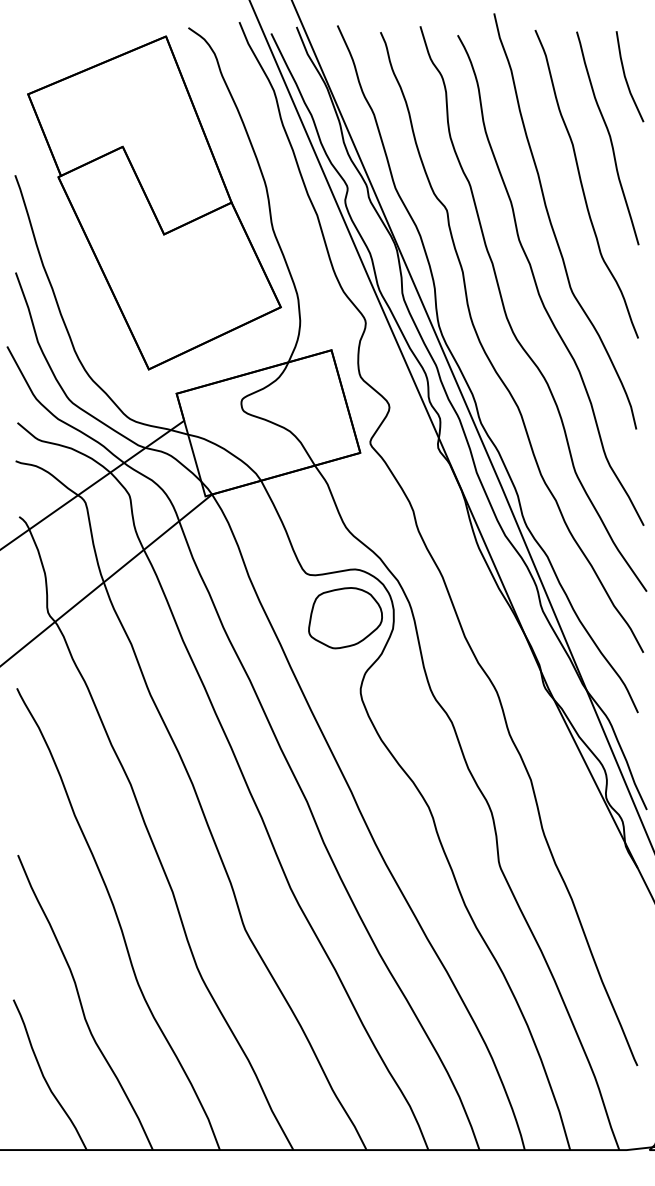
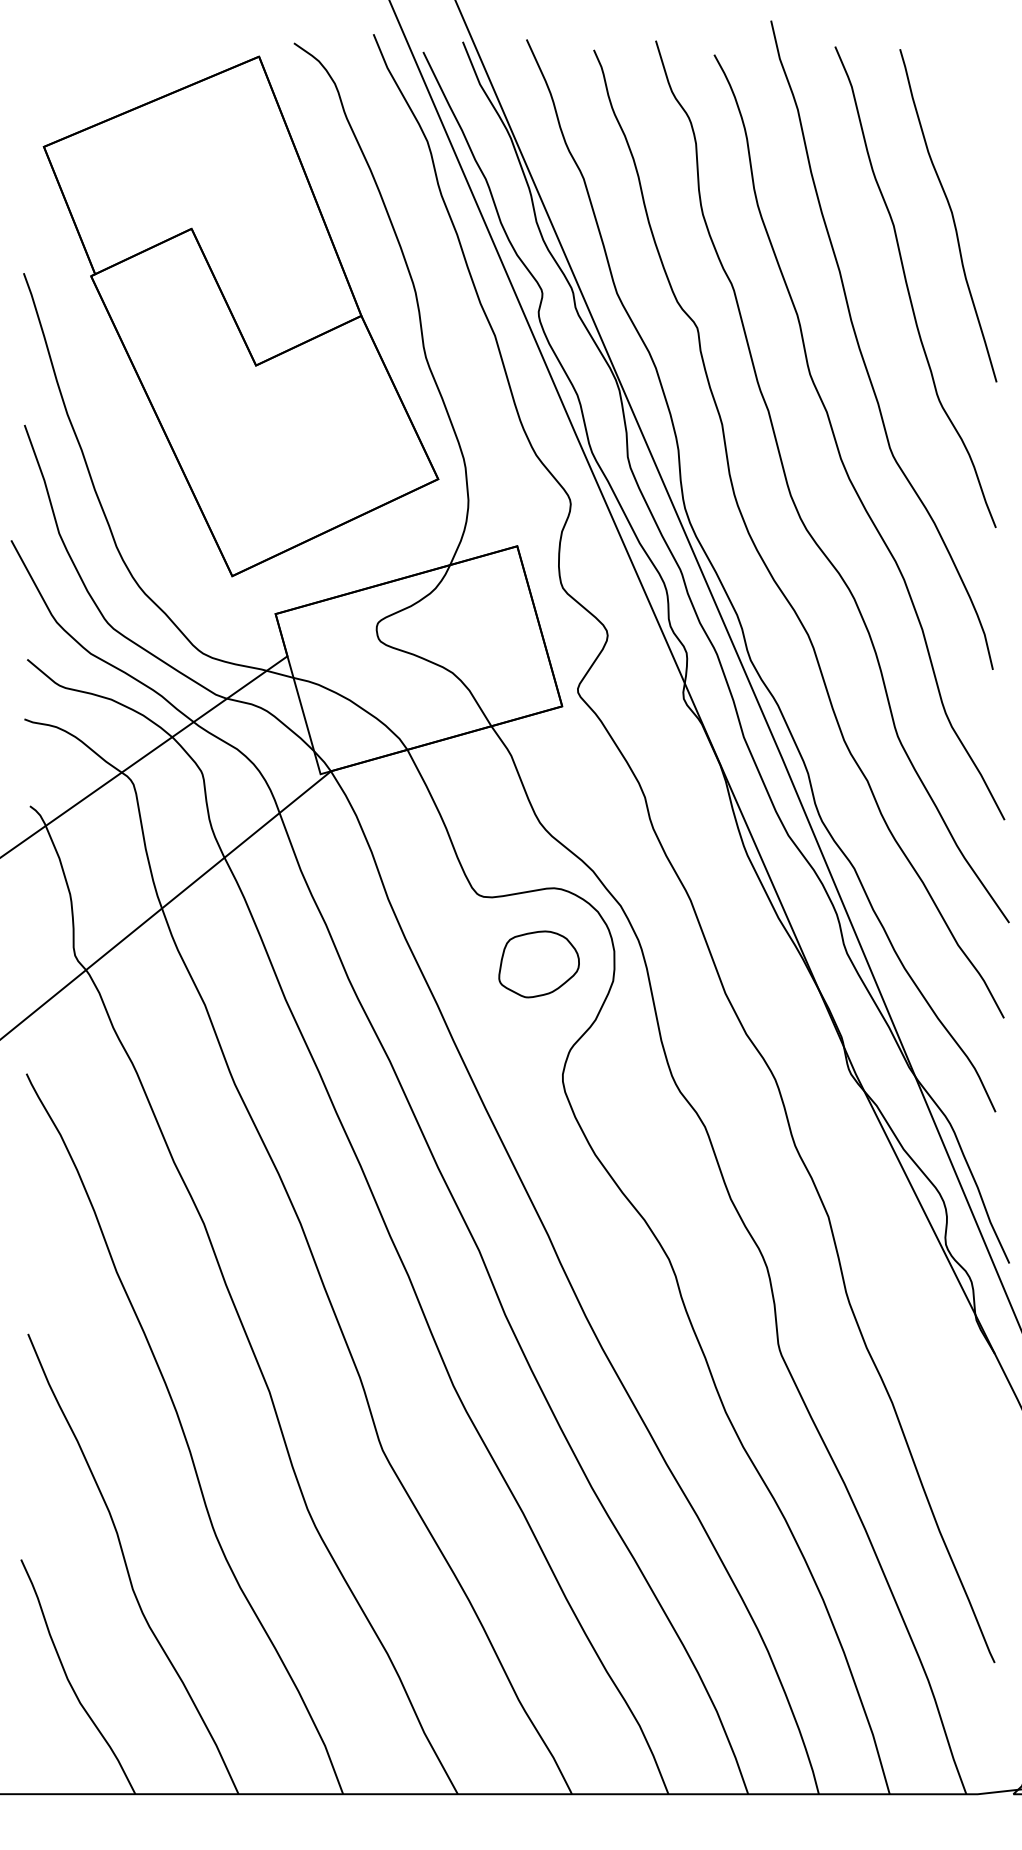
line: (626, 77) -> (977, 120), removed
part: (345, 618) -> (539, 964), size x0.7

